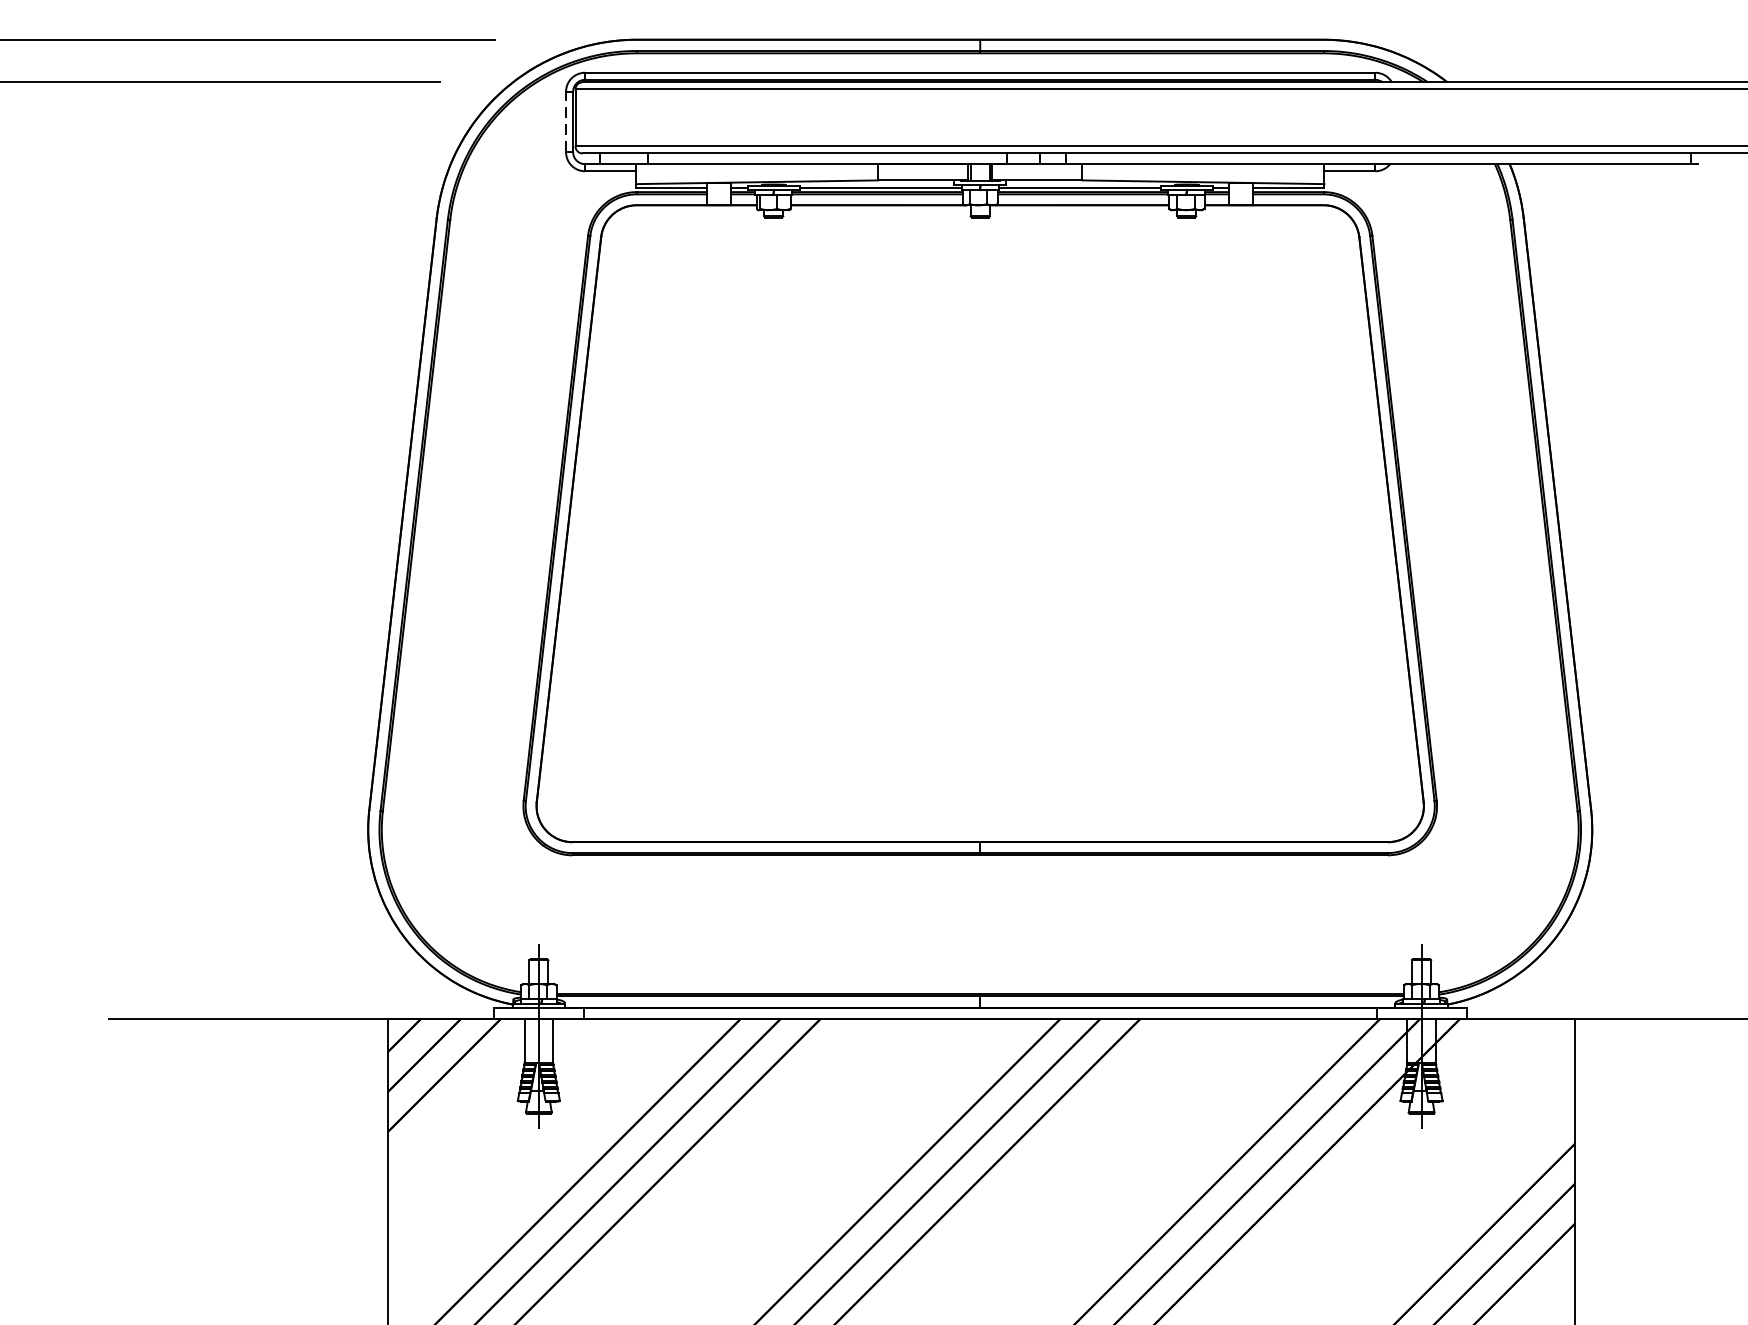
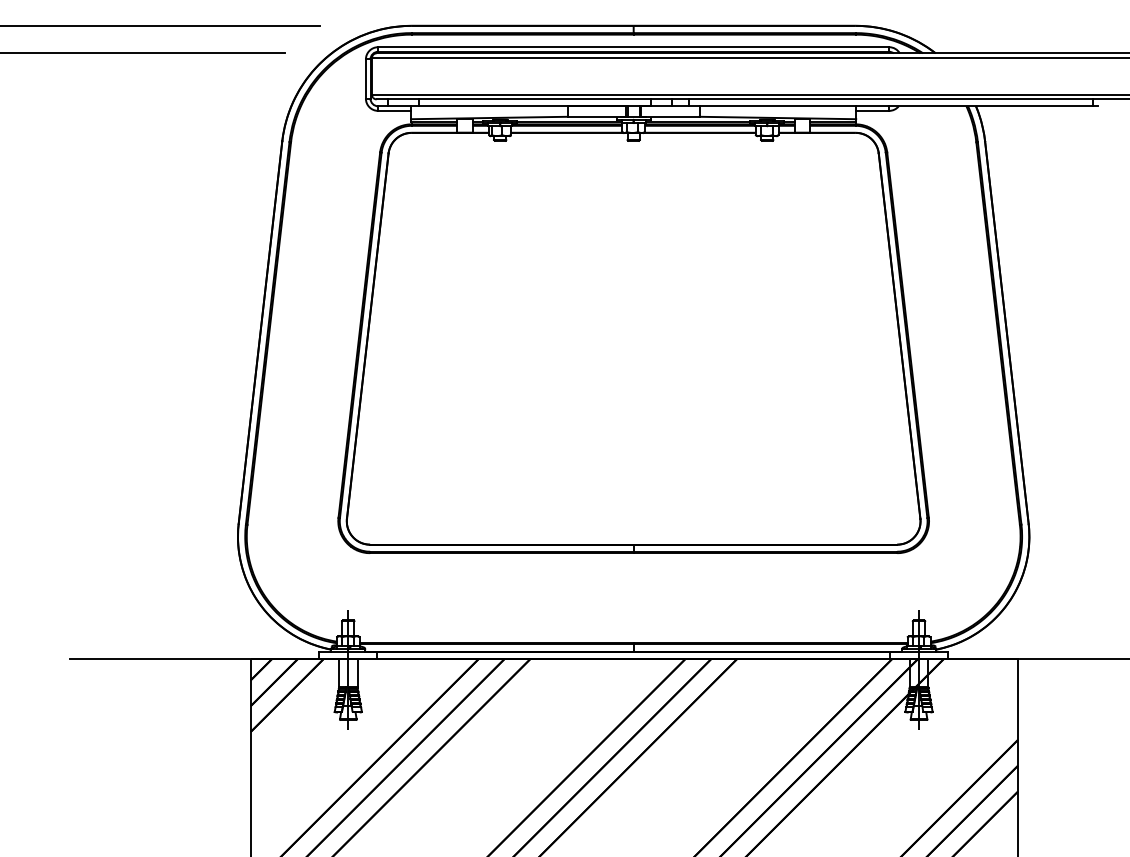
line: (565, 122) -> (365, 79), dashed -> solid

